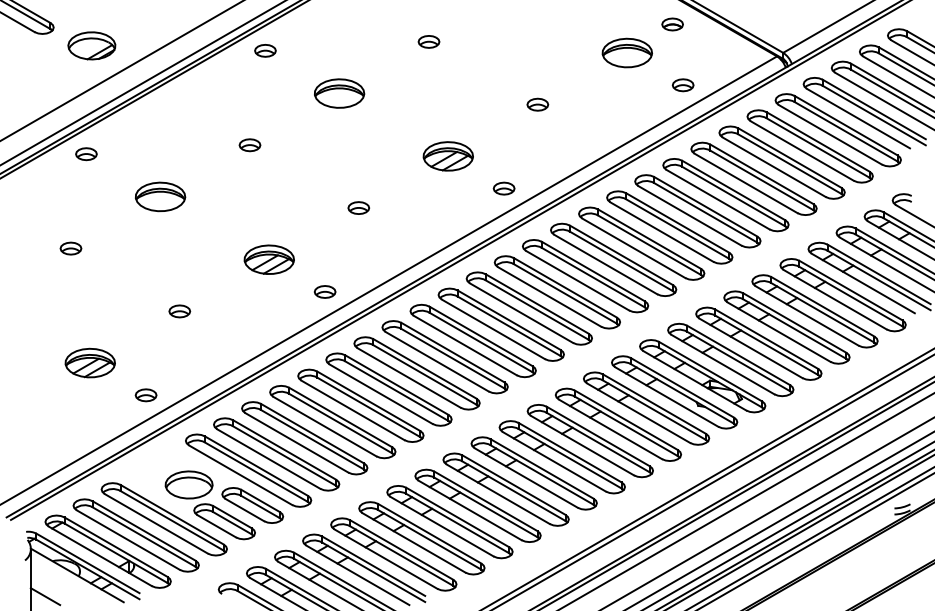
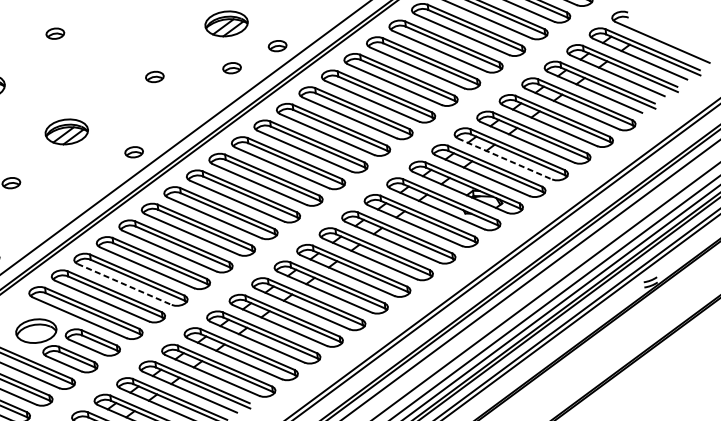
part: (448, 207) -> (231, 67), added
part: (268, 259) -> (66, 131), moved
line: (750, 348) -> (504, 159), solid -> dashed
line: (296, 442) -> (124, 284), solid -> dashed

